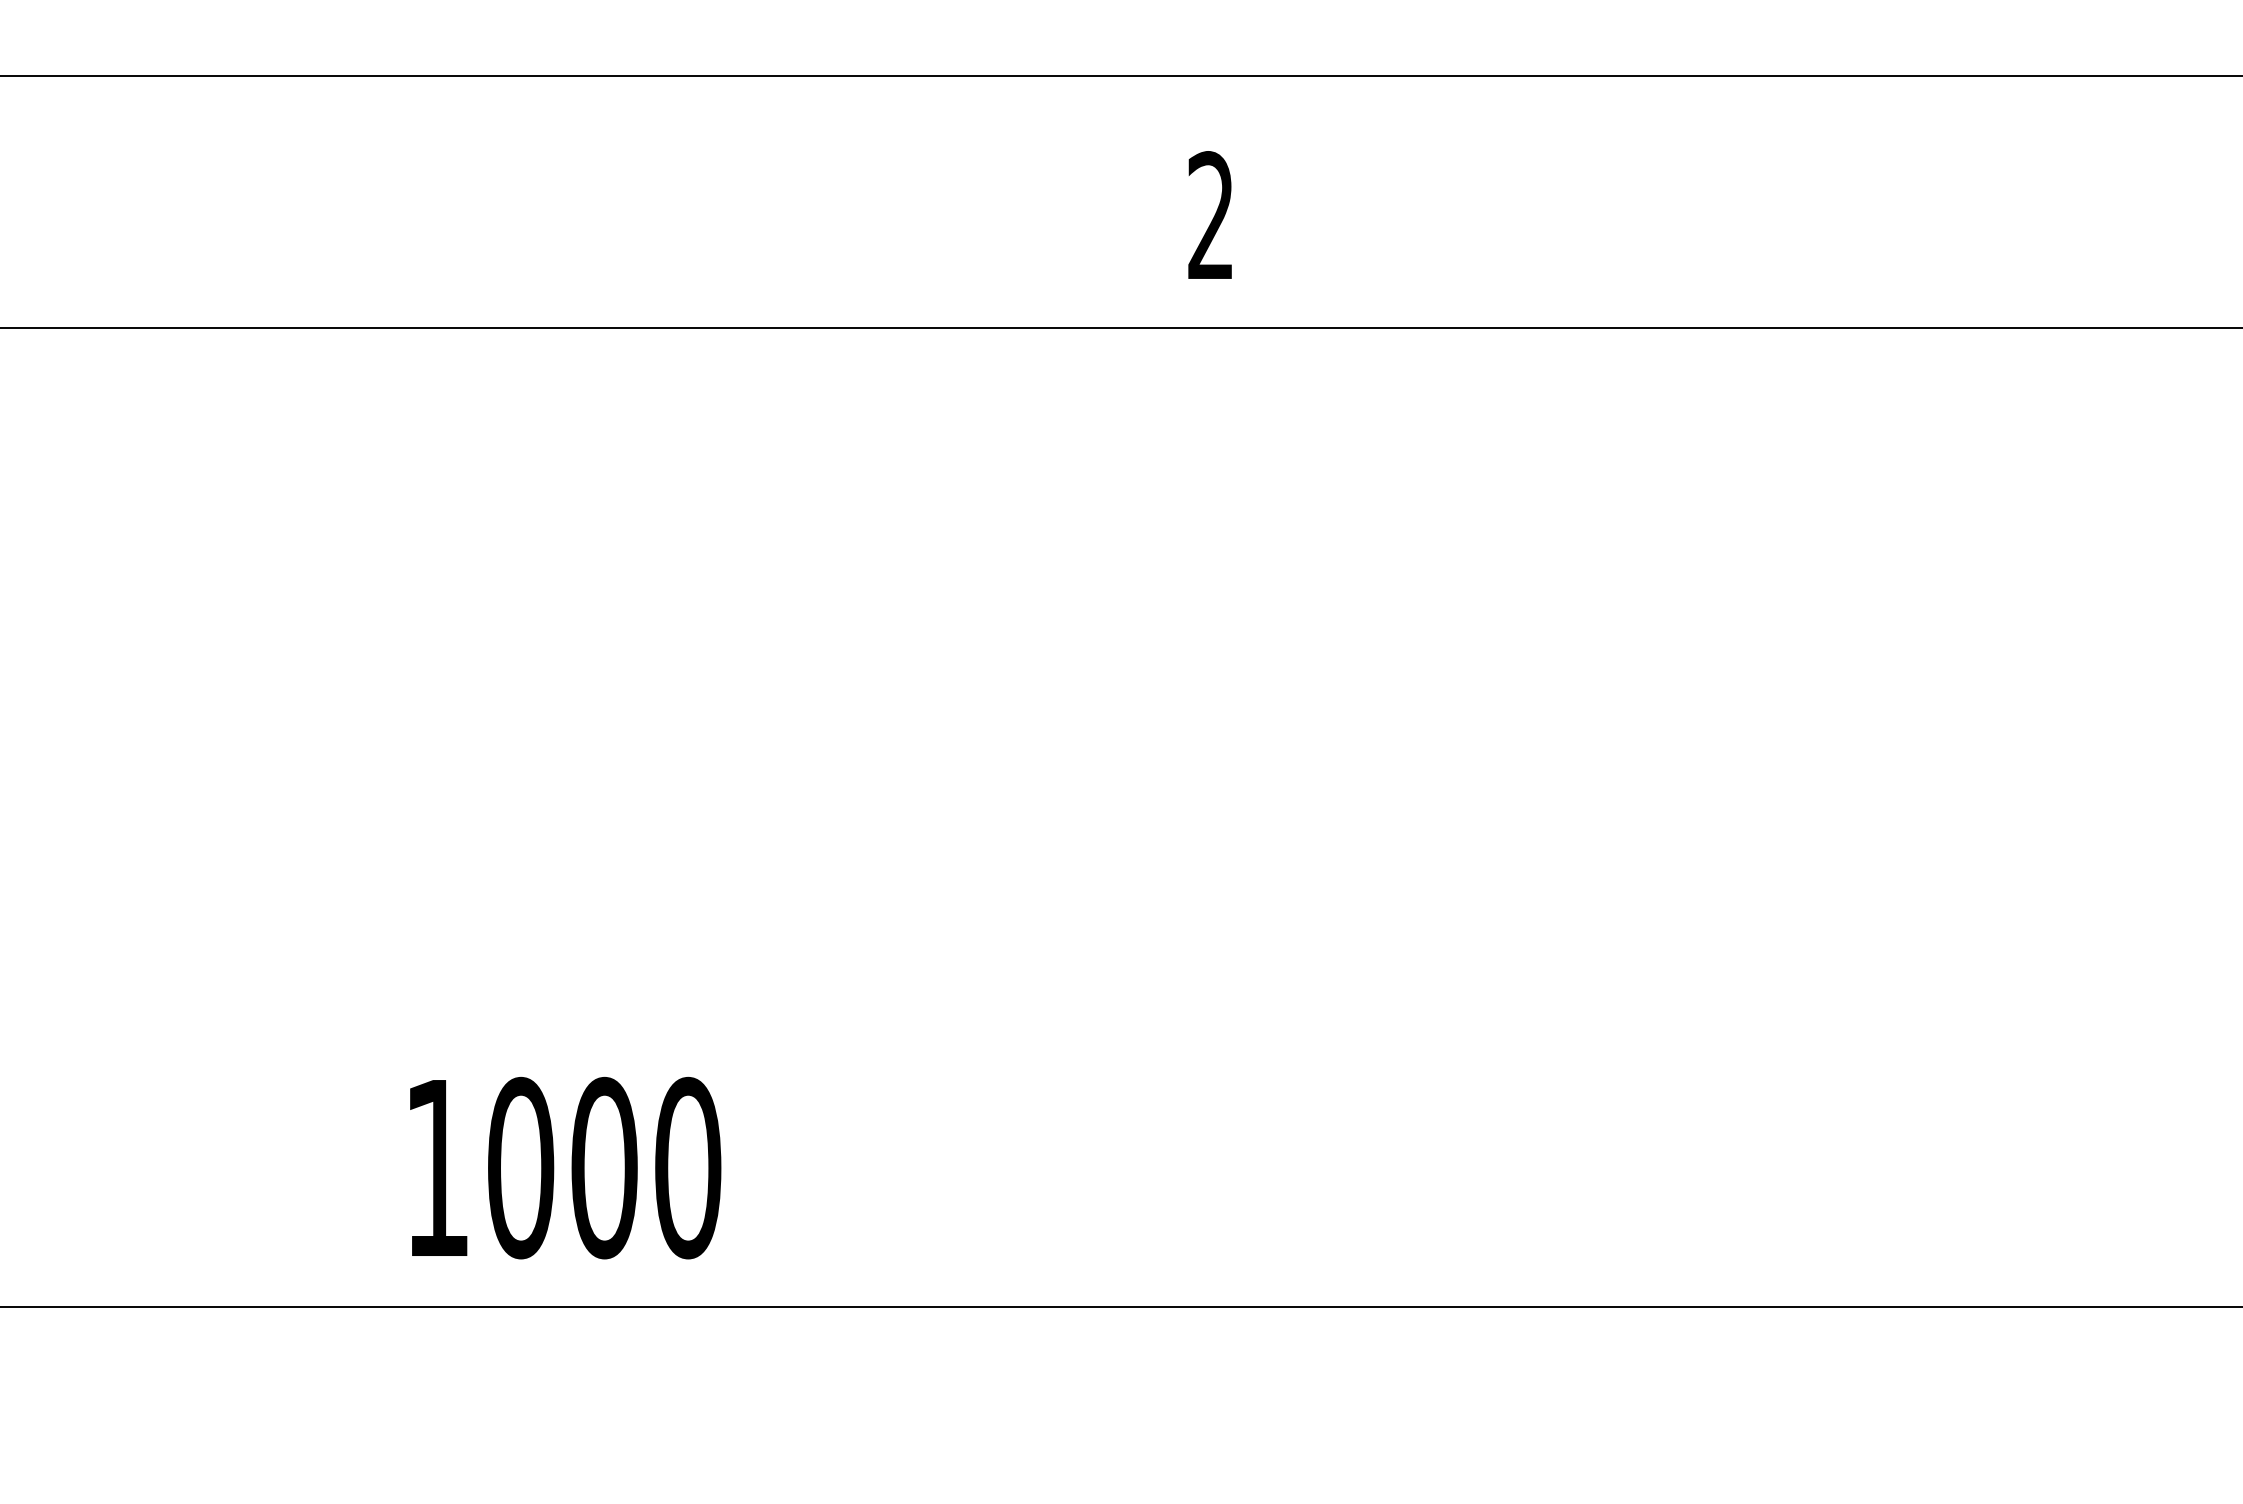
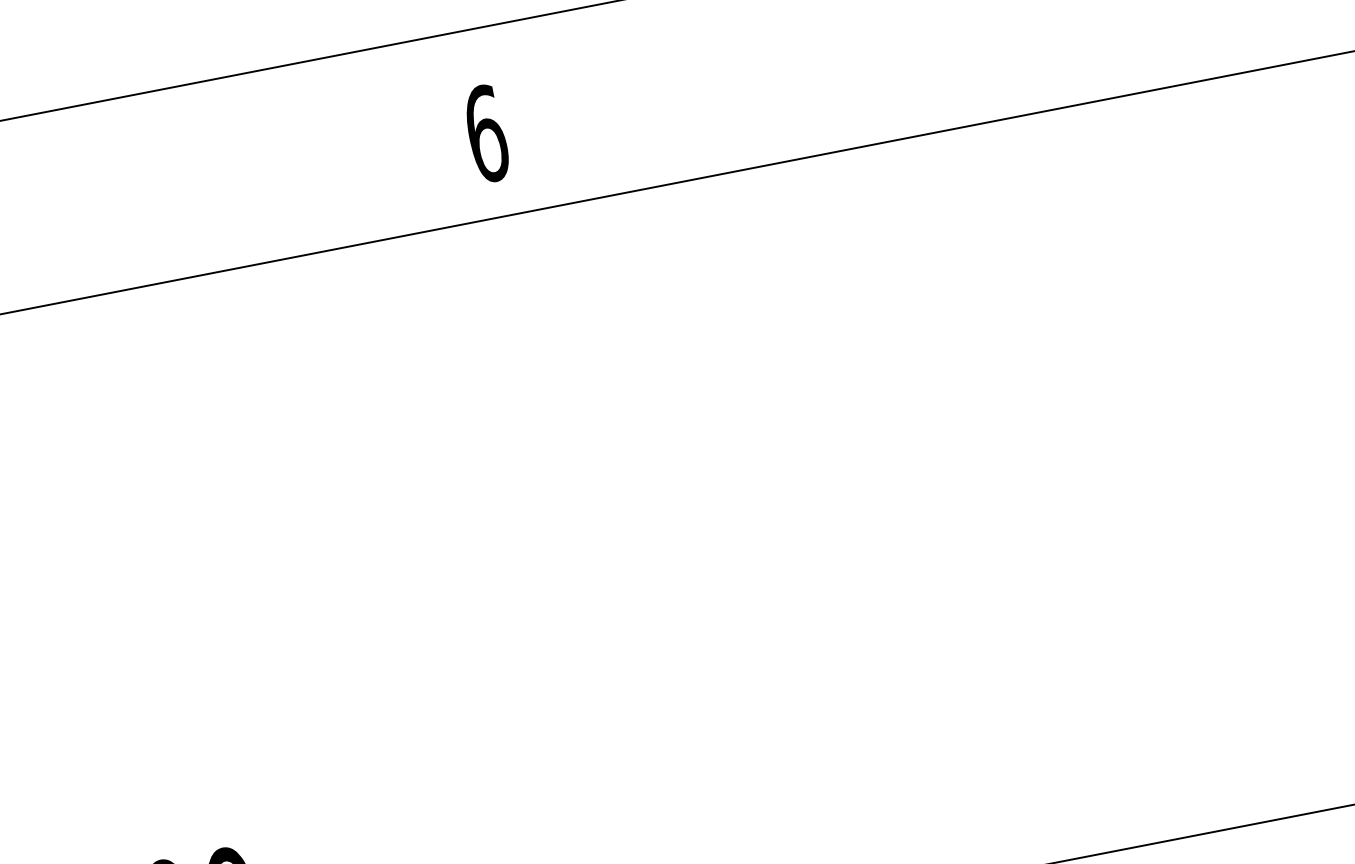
text: (1211, 216) -> (486, 134), 2 -> 6

